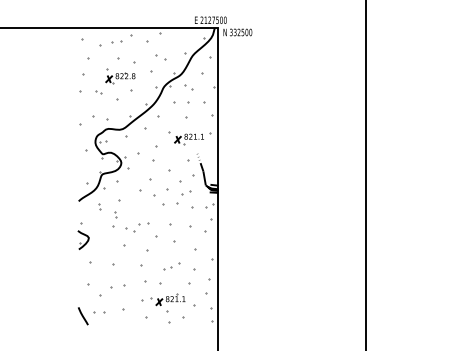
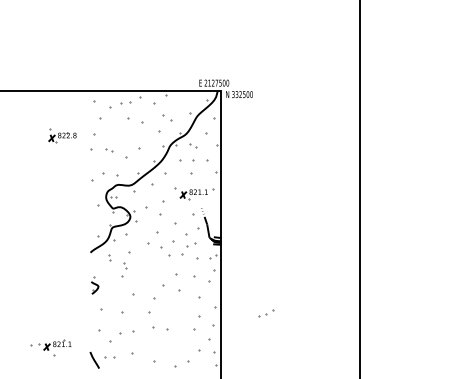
part: (120, 76) -> (62, 135), moved
part: (136, 227) -> (144, 277), removed
part: (83, 236) -> (94, 285), size x0.7
part: (171, 266) -> (266, 313), moved
part: (163, 302) -> (50, 347), moved

